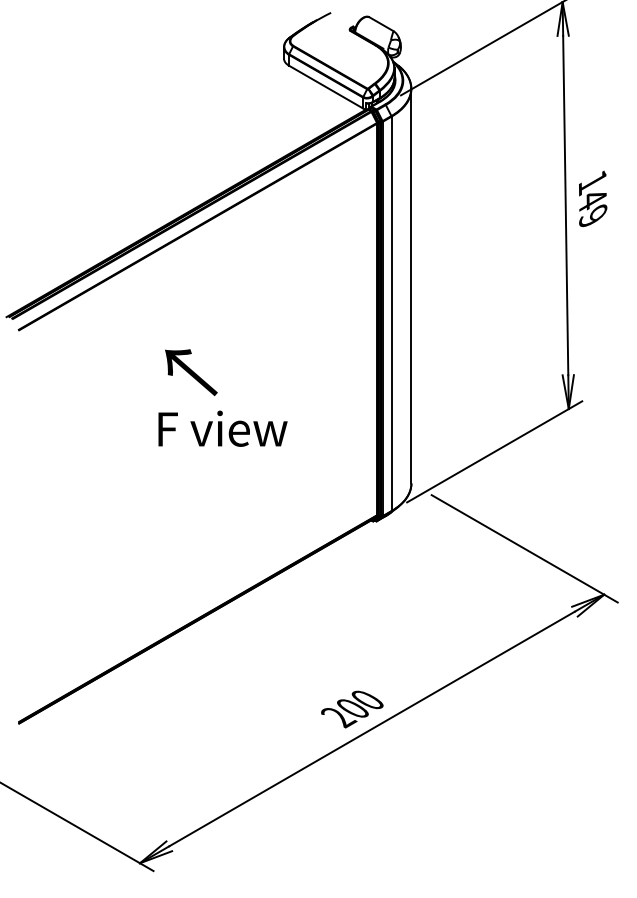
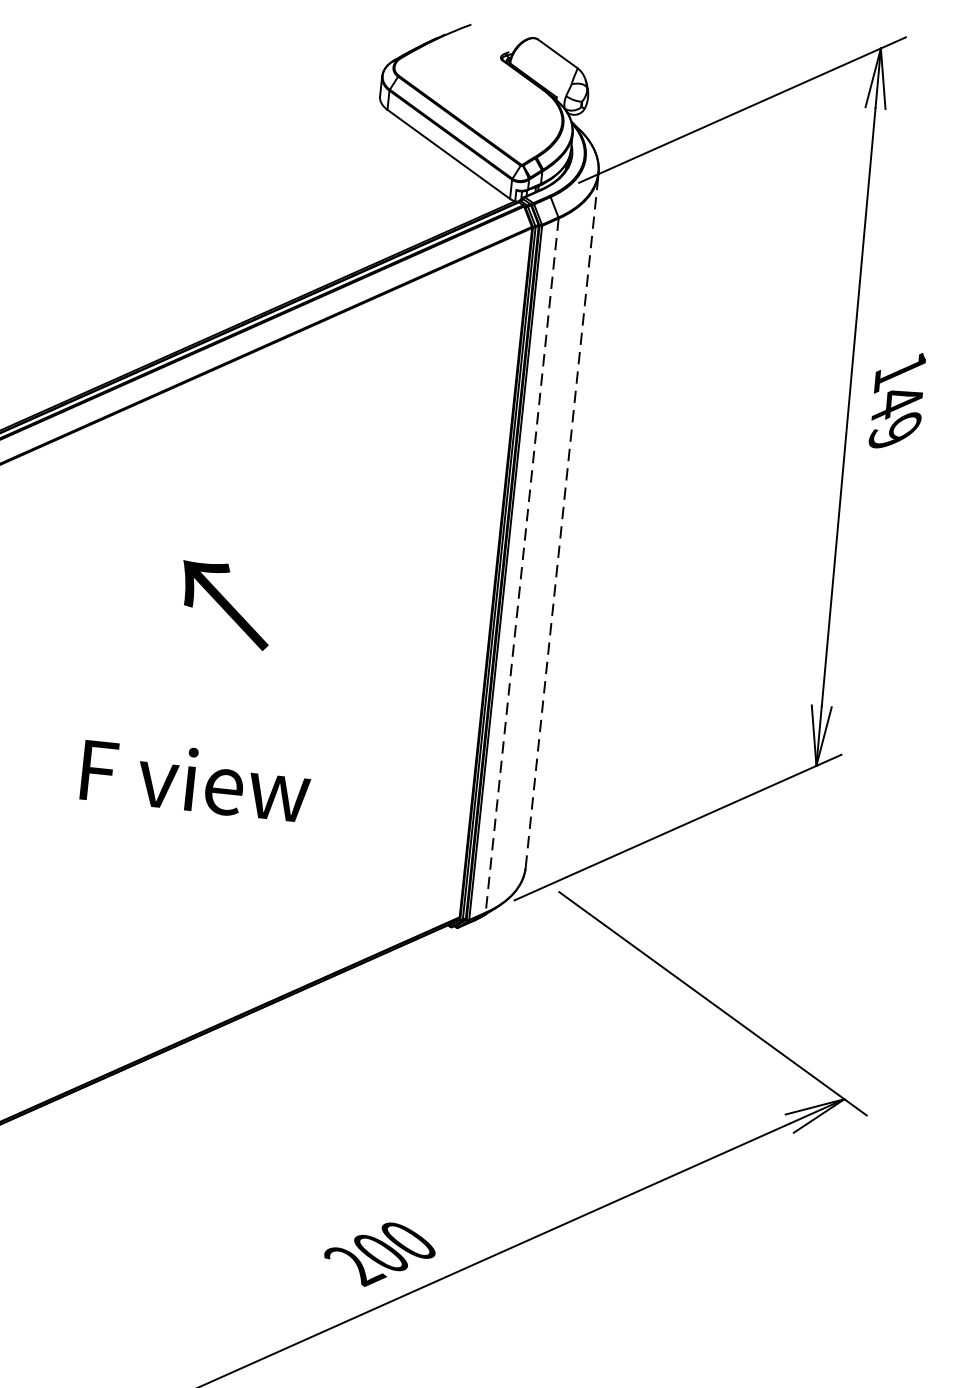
line: (411, 285) -> (562, 519), solid -> dashed
line: (391, 314) -> (521, 566), solid -> dashed
text: (191, 372) -> (226, 605), moved
text: (222, 428) -> (195, 779), moved

